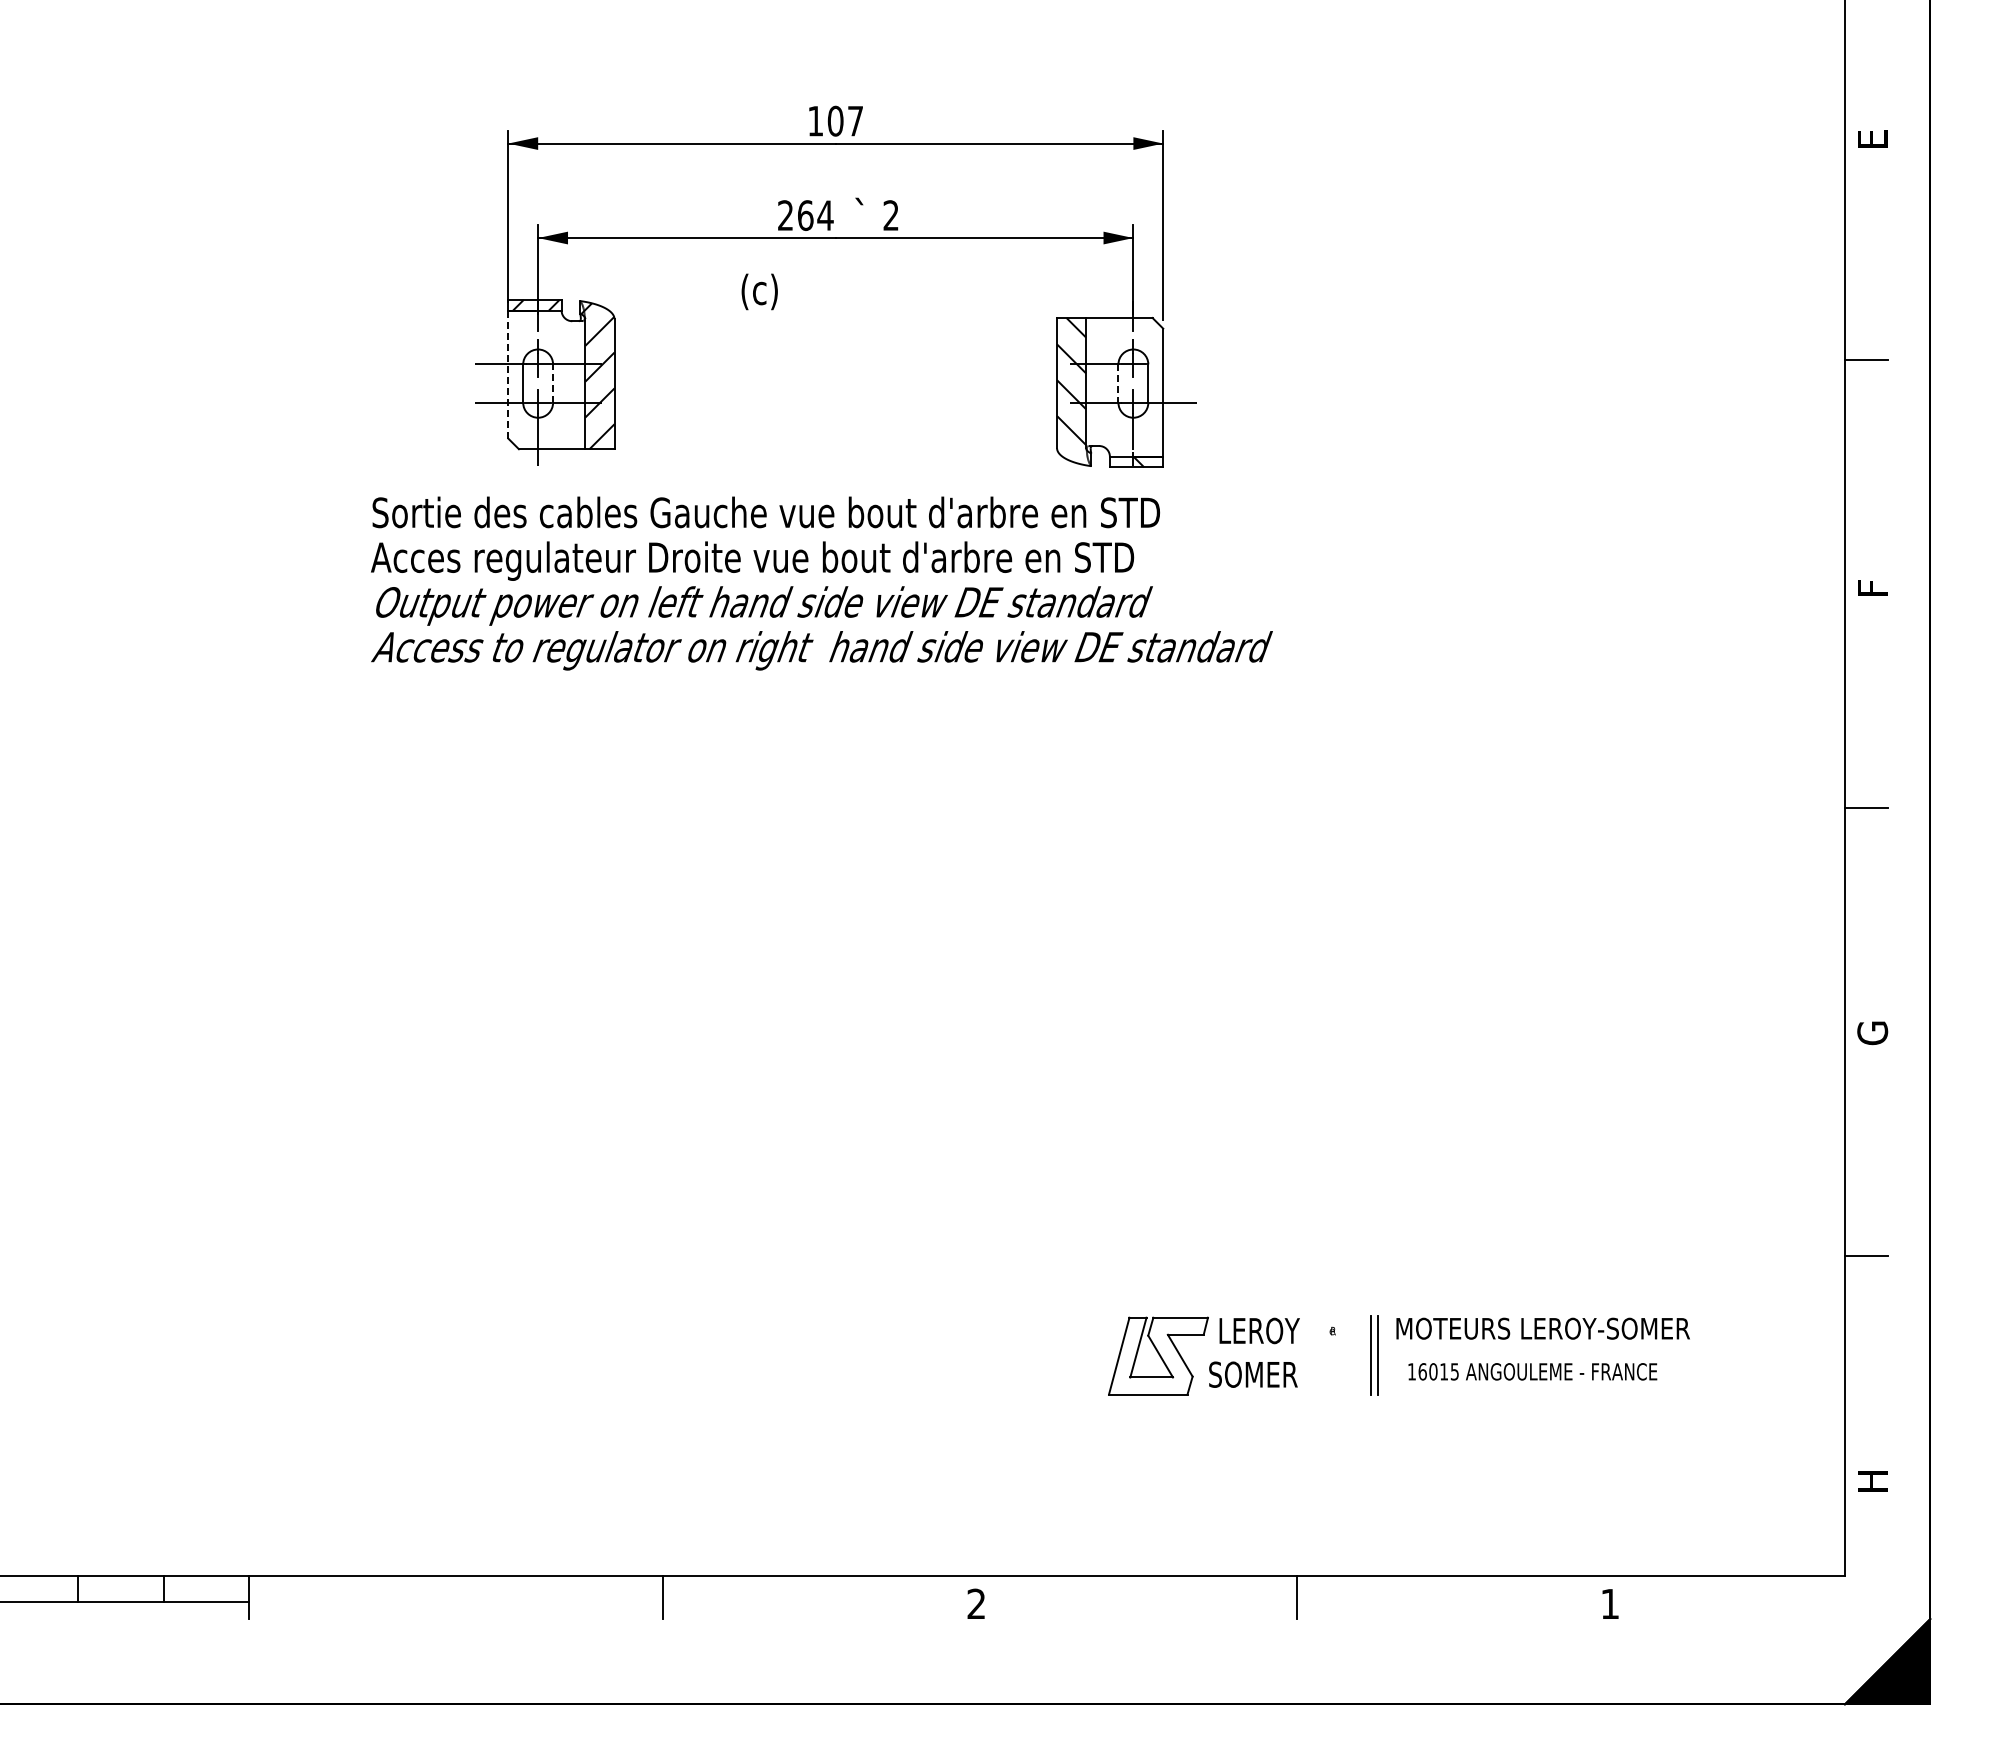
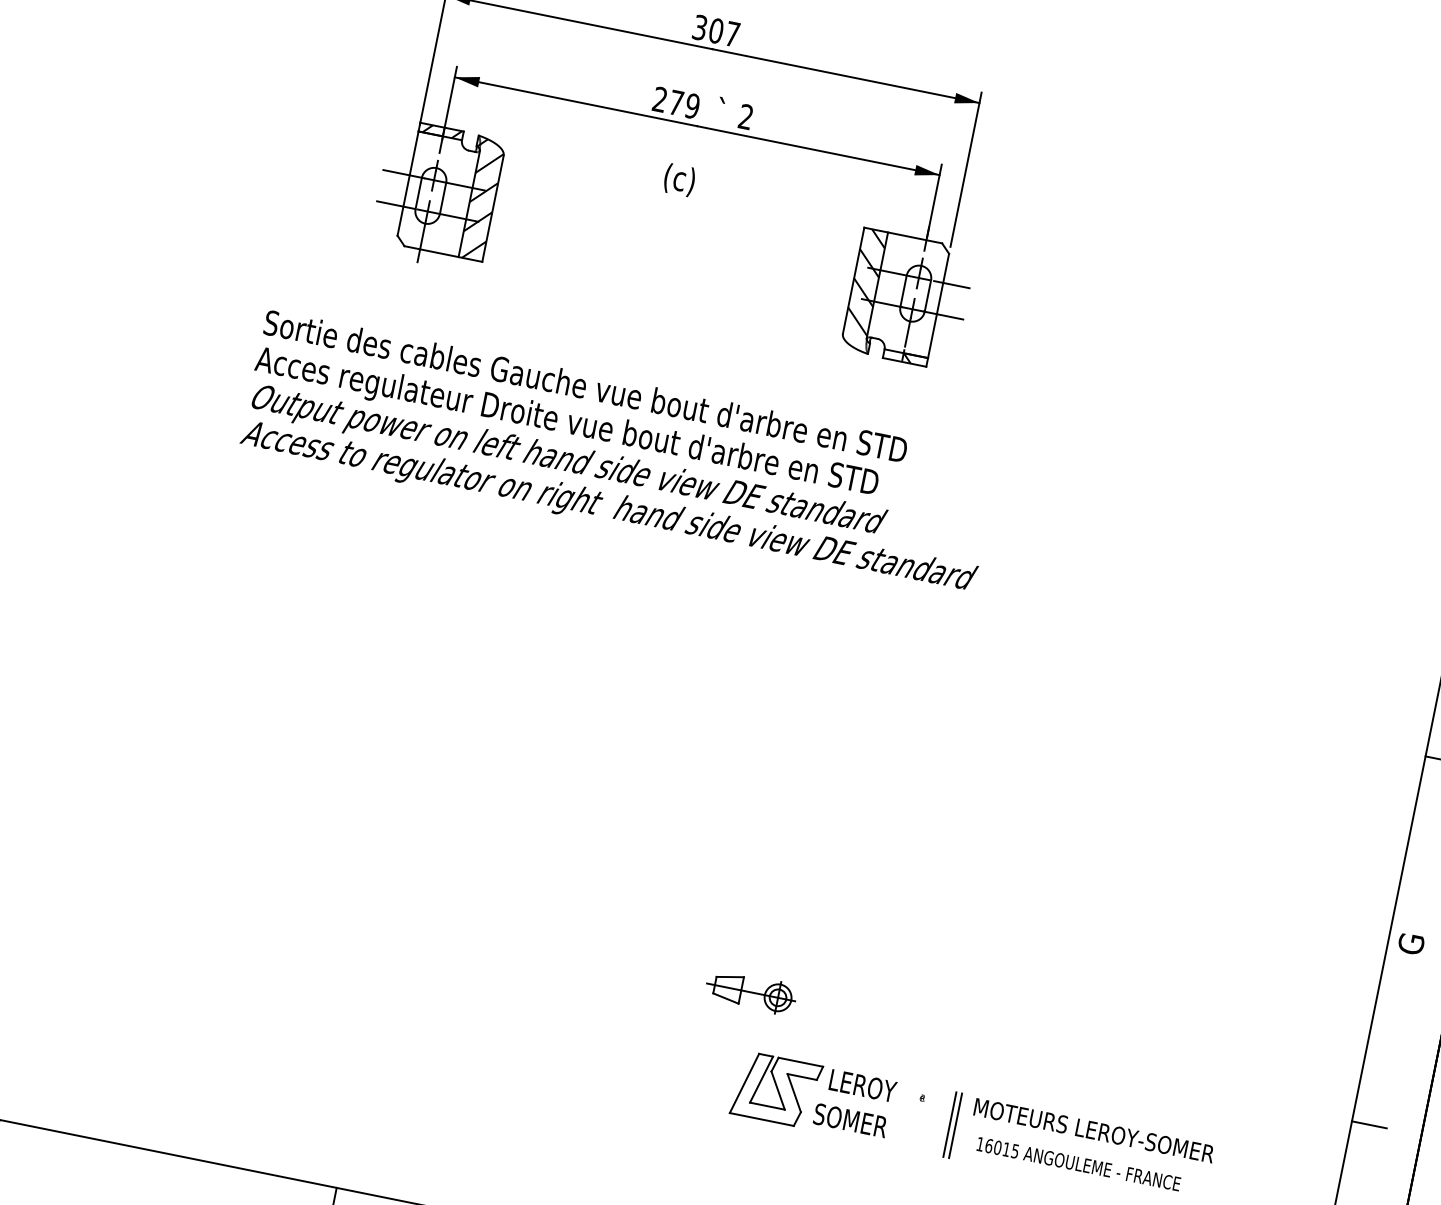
text: (815, 120) -> (700, 27), 107 -> 307
text: (815, 215) -> (684, 104), 264 -> 279
text: (759, 291) -> (679, 179), moved
line: (1173, 364) -> (951, 284), added
line: (508, 375) -> (408, 184), dashed -> solid
line: (553, 383) -> (443, 198), dashed -> solid
line: (1118, 384) -> (903, 291), dashed -> solid
text: (821, 583) -> (619, 453), moved
part: (1104, 1247) -> (750, 992), added

